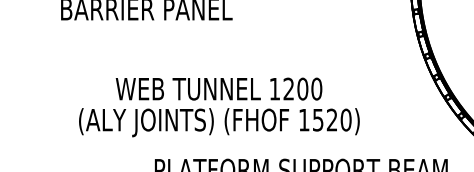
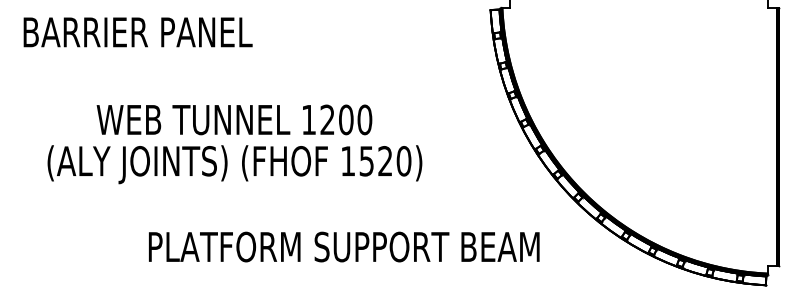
text: (219, 107) -> (234, 144), moved

